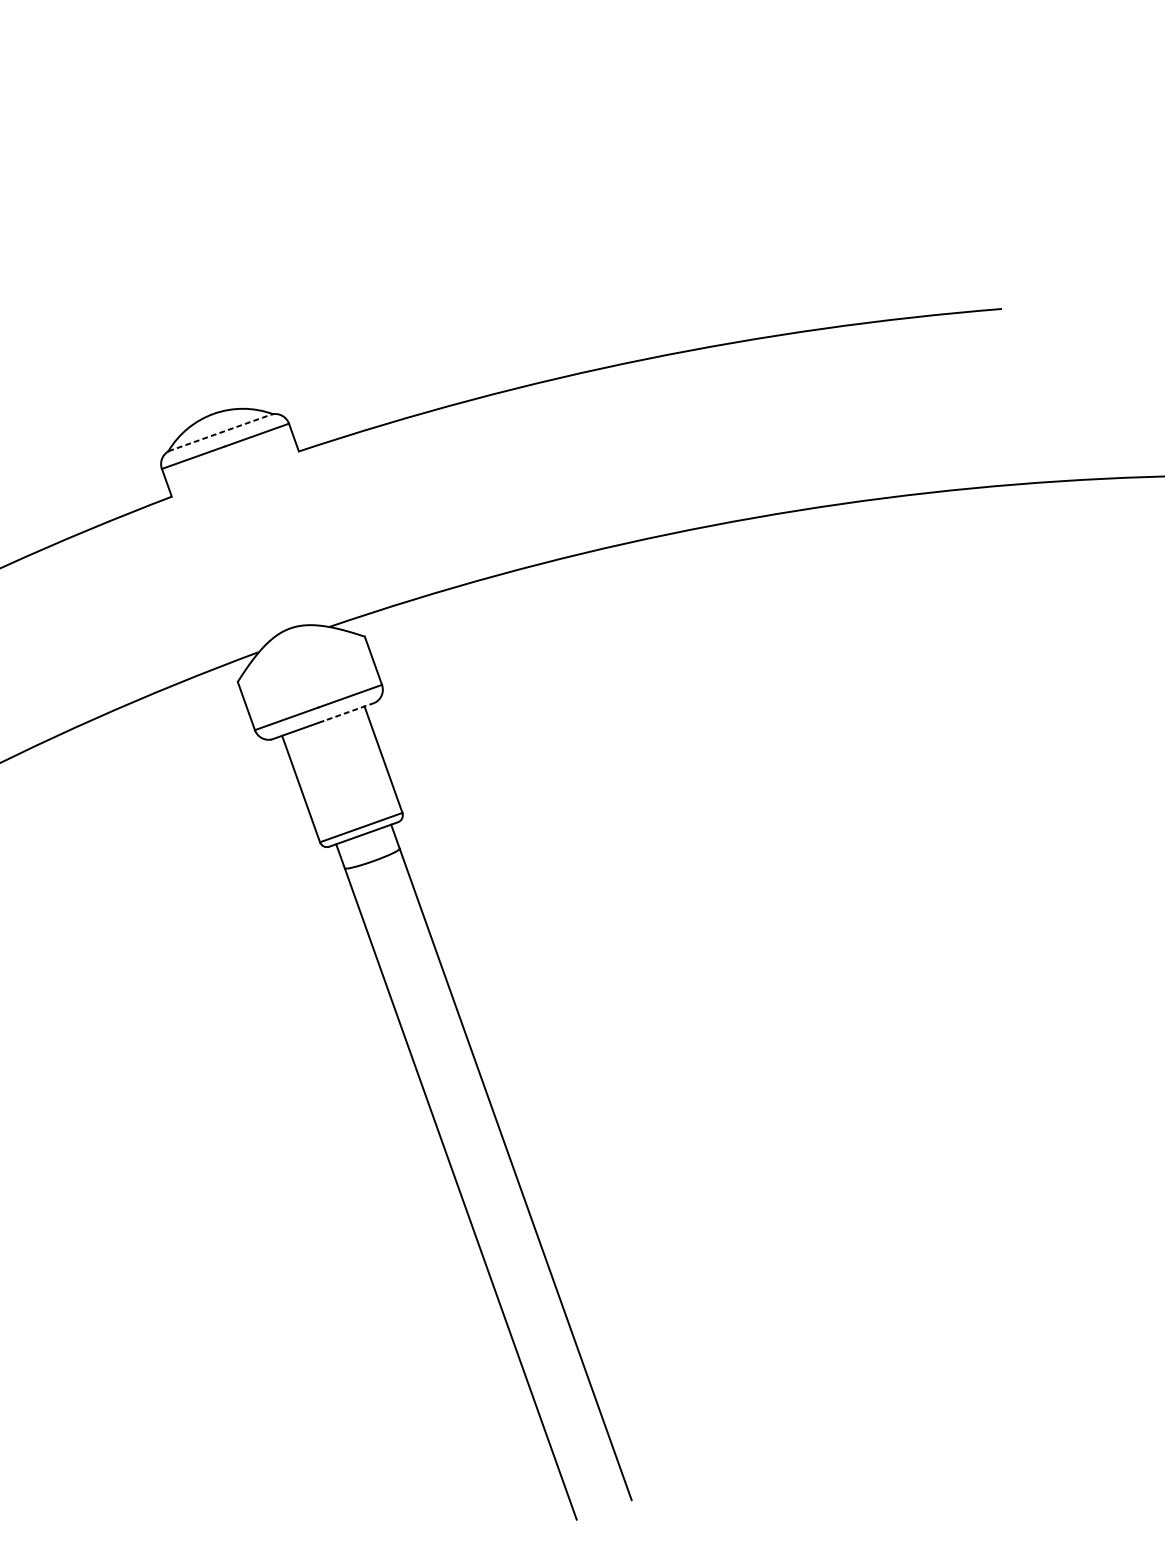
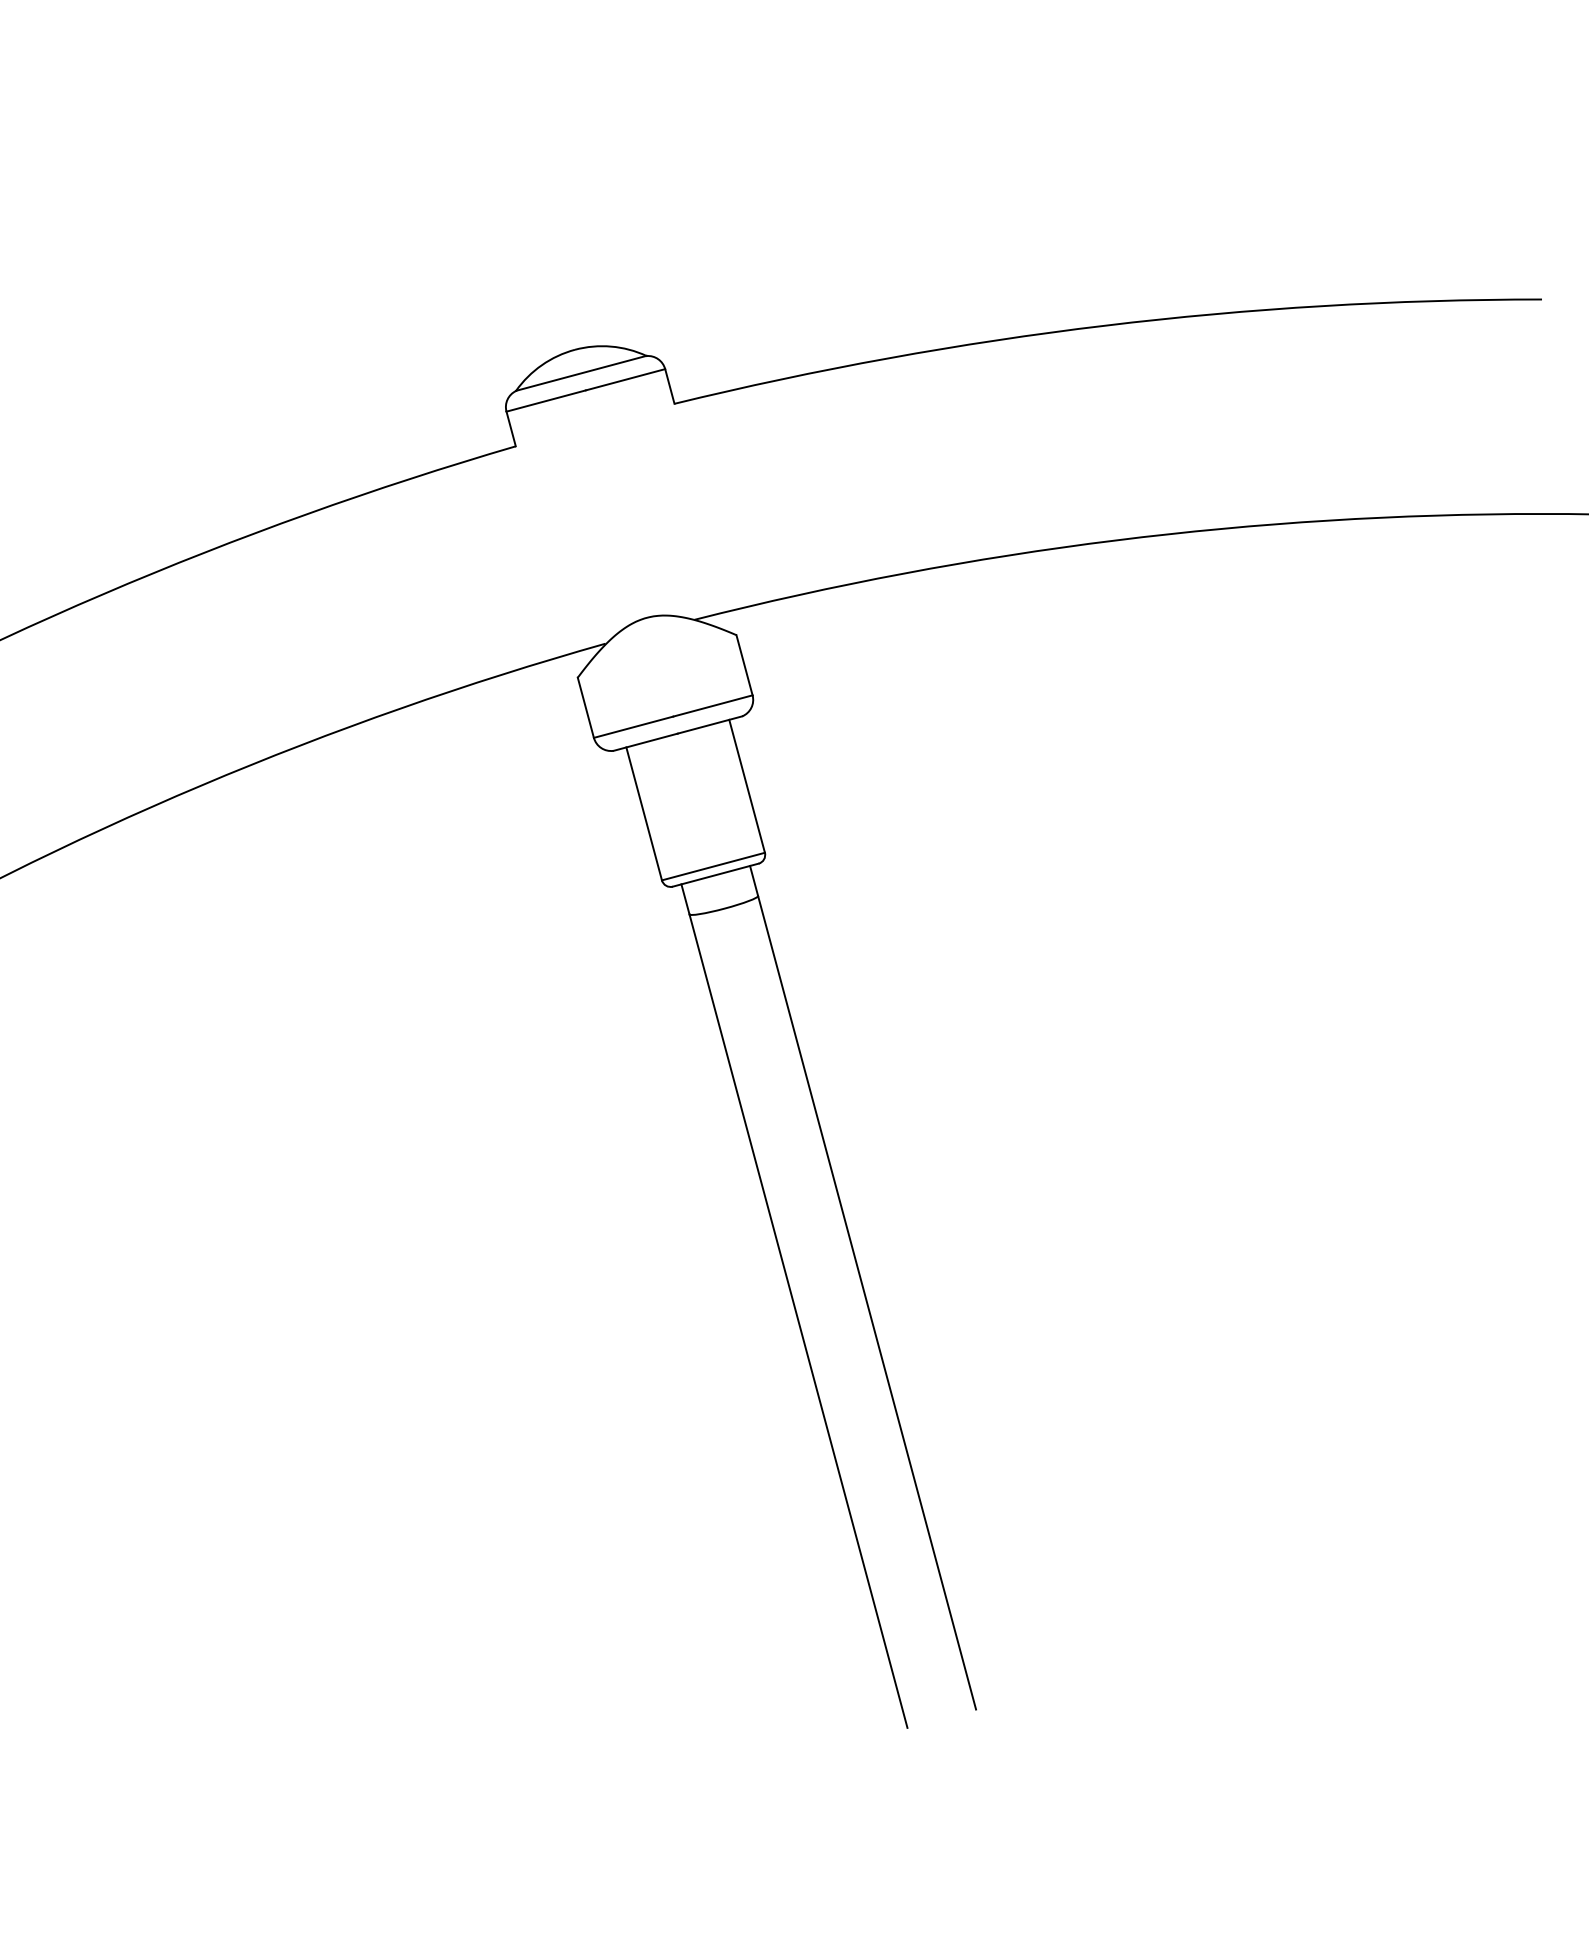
line: (220, 432) -> (581, 373), dashed -> solid
line: (348, 712) -> (709, 725), dashed -> solid

